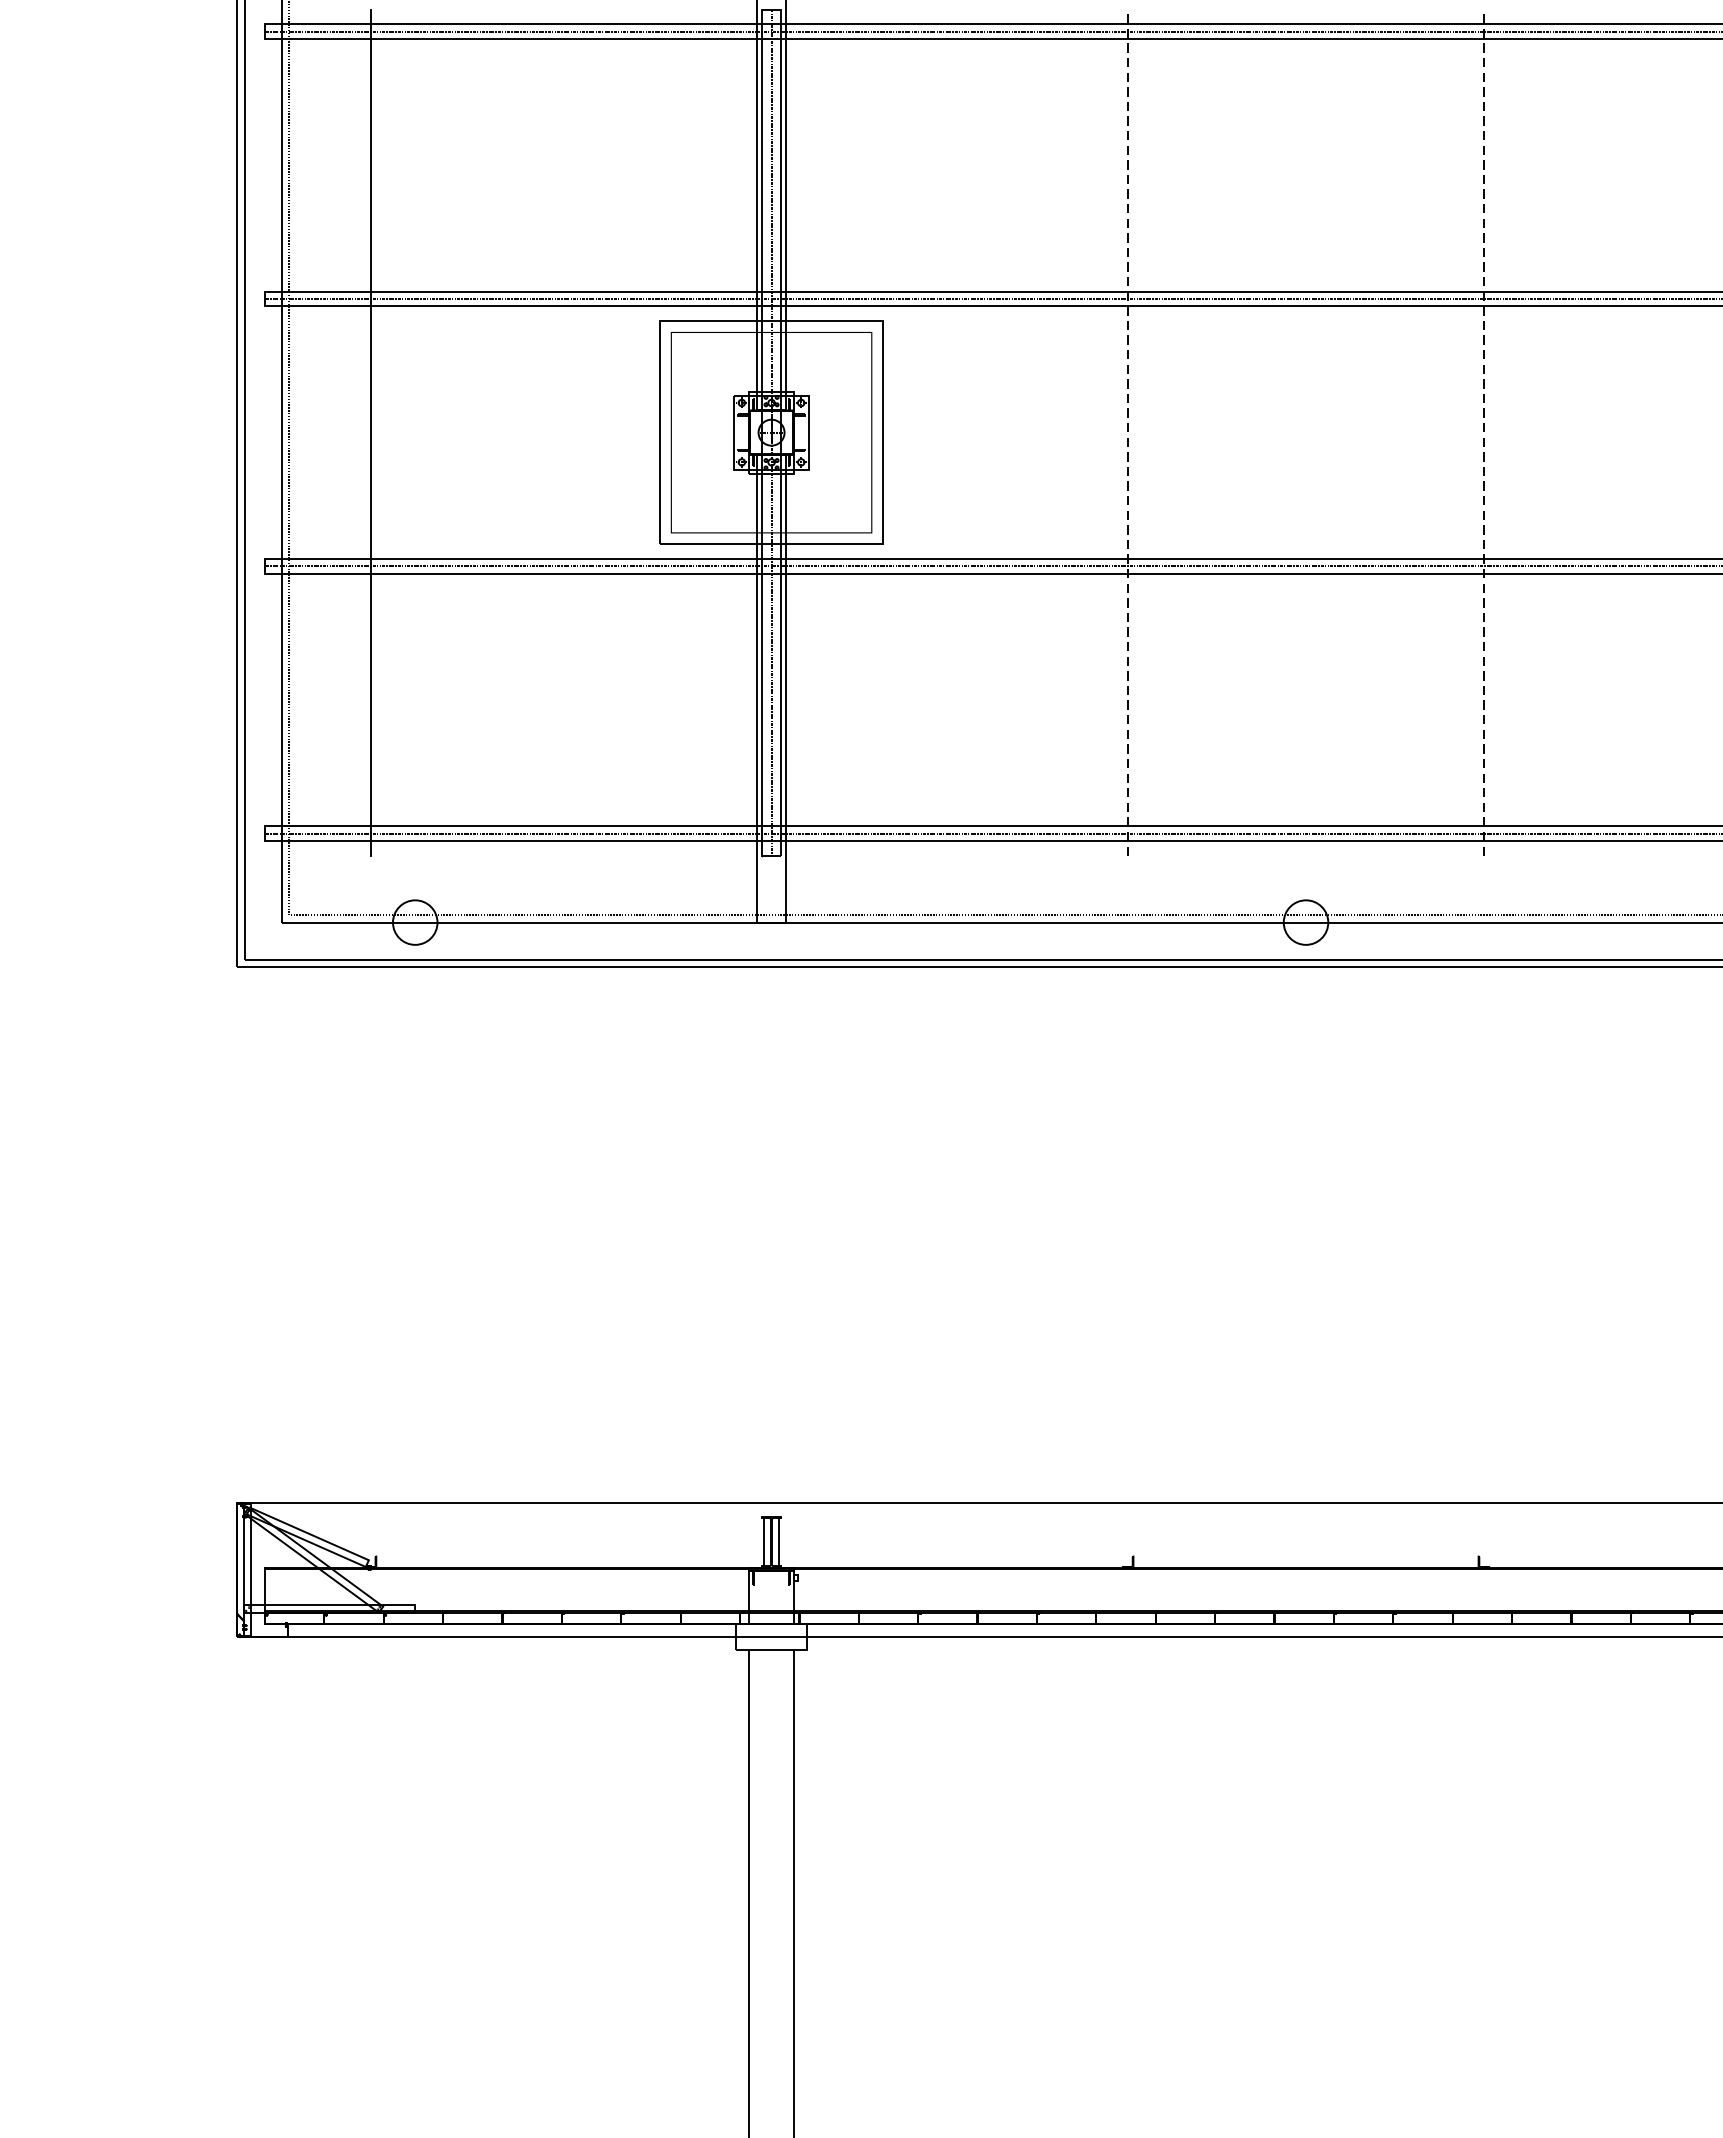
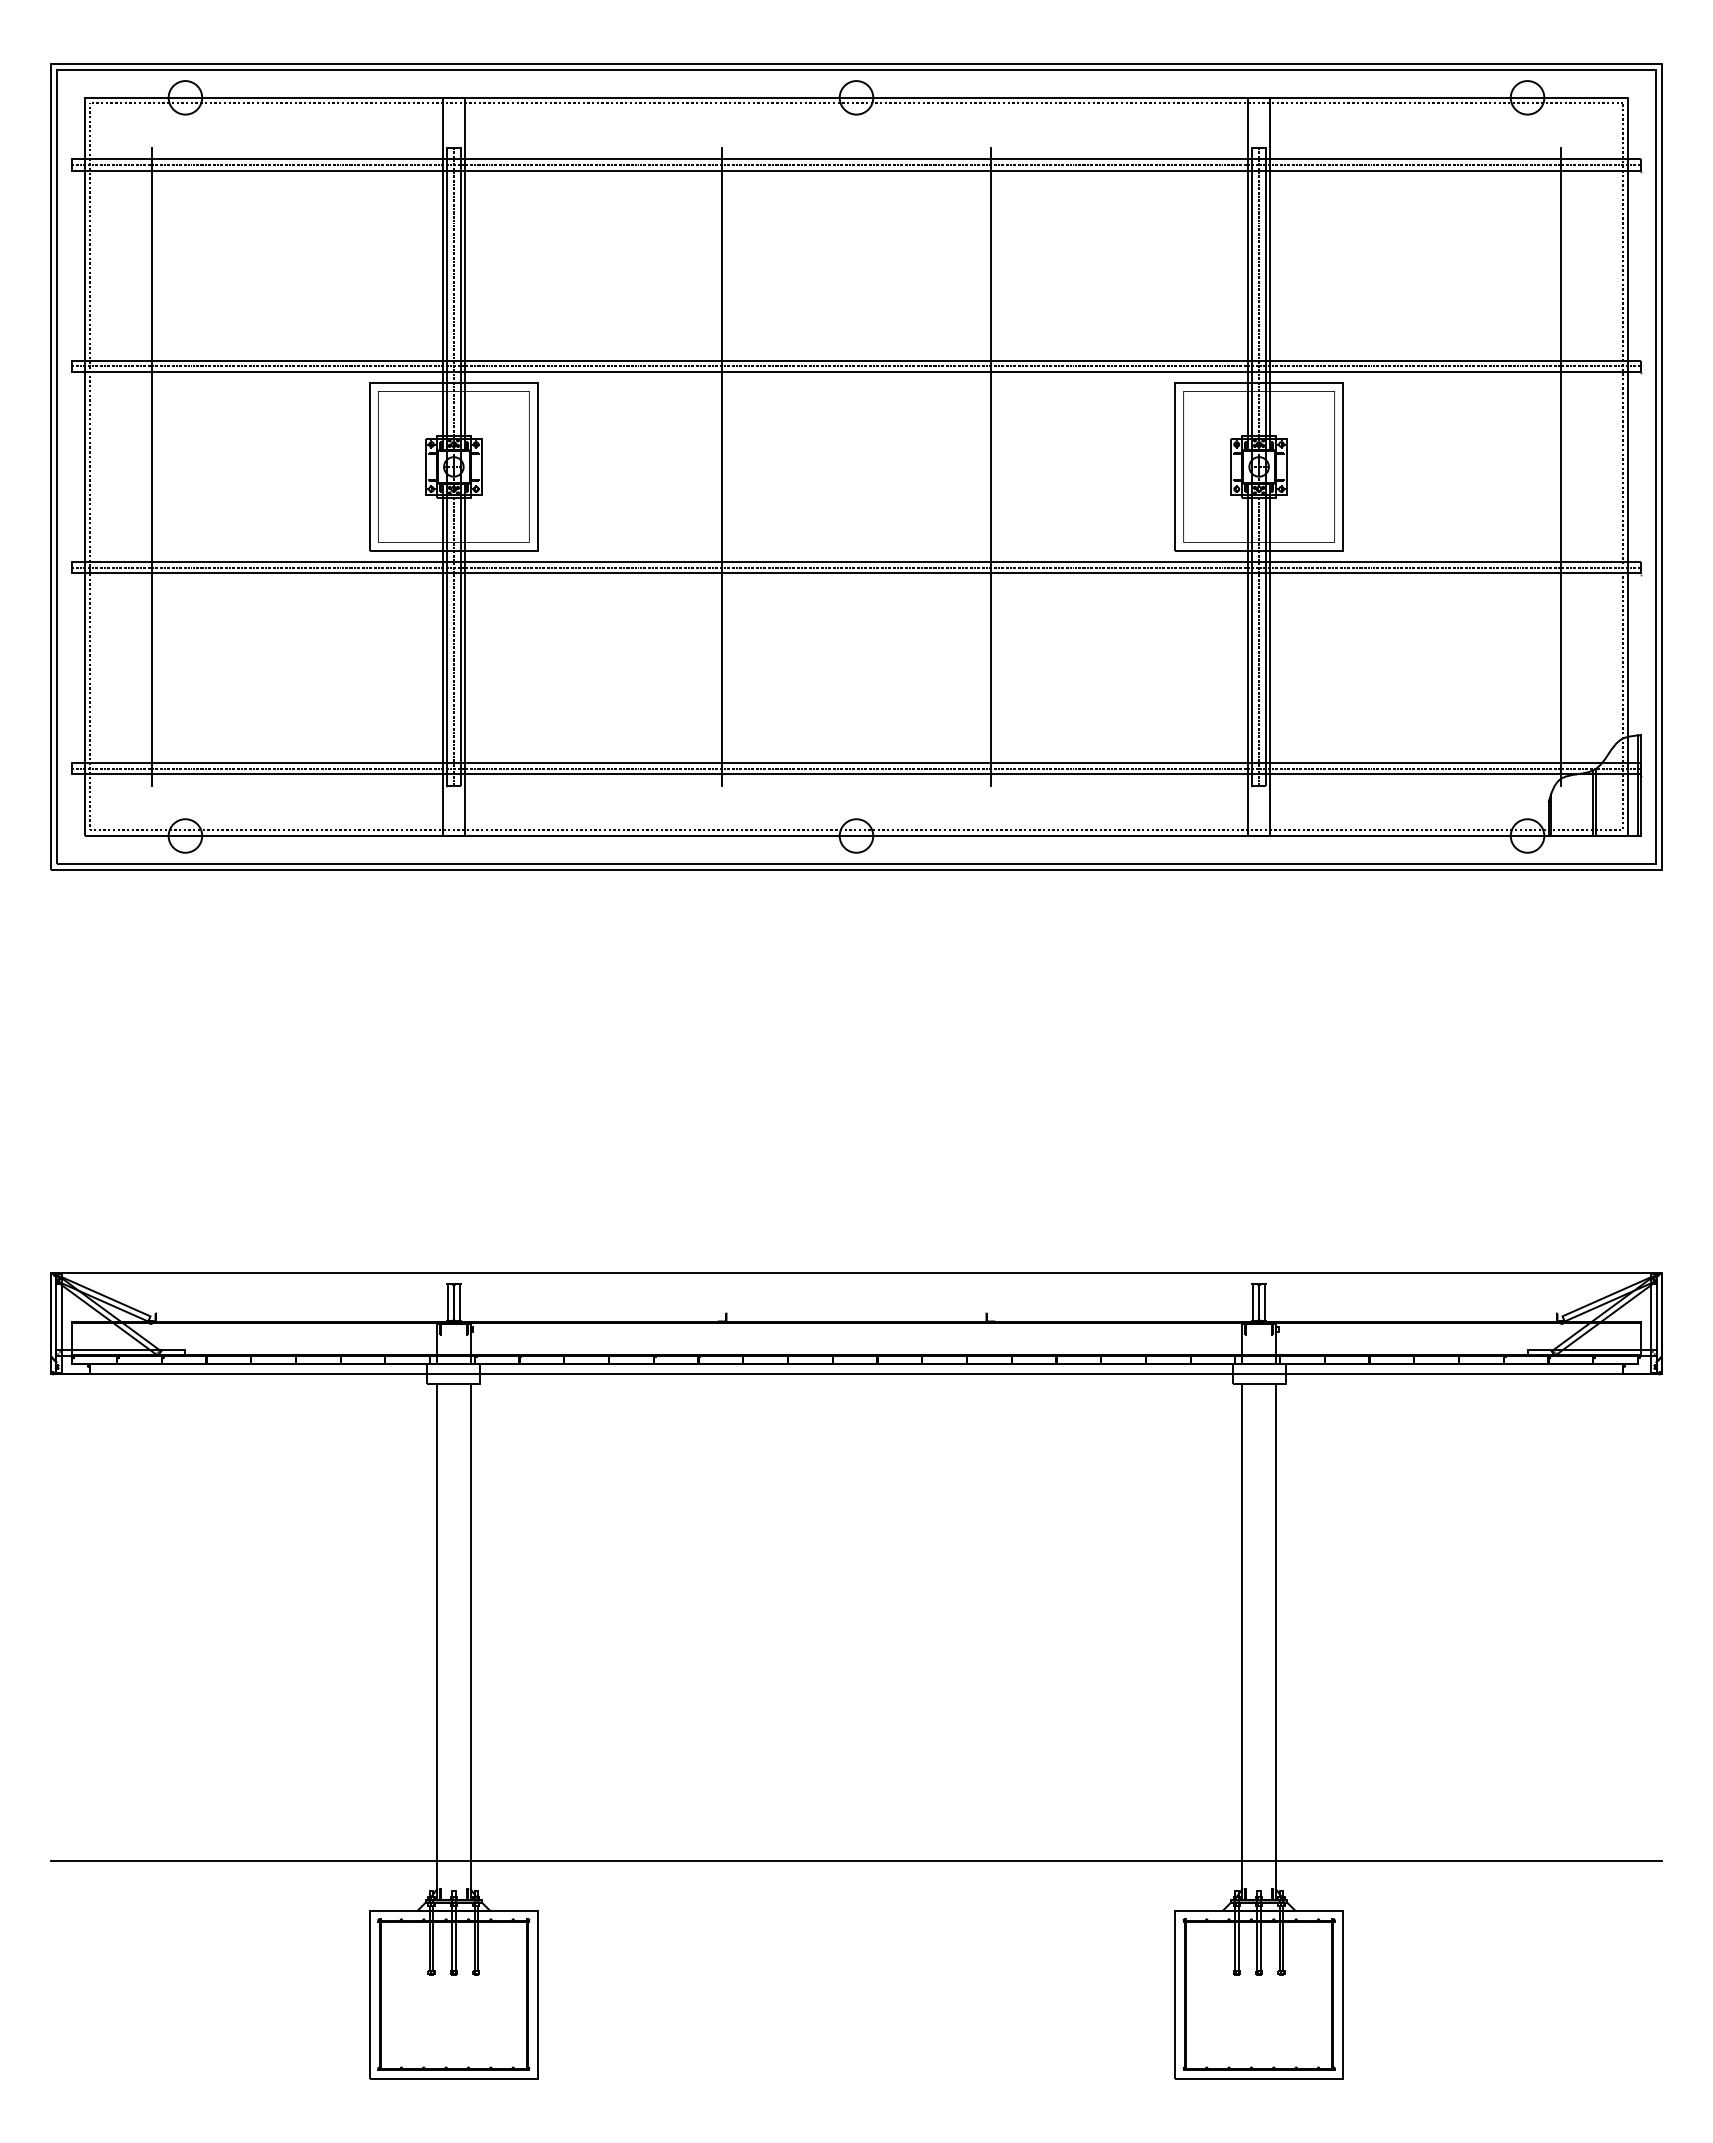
line: (1128, 432) -> (722, 466), dashed -> solid
line: (1483, 432) -> (990, 466), dashed -> solid

